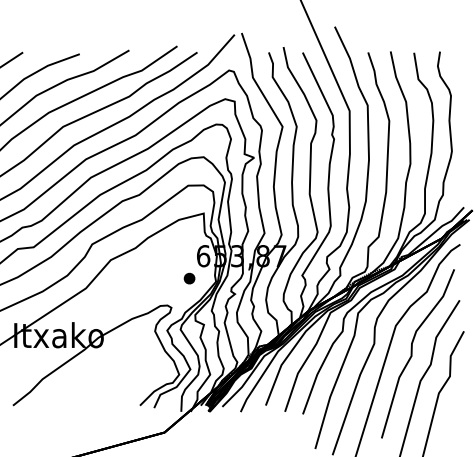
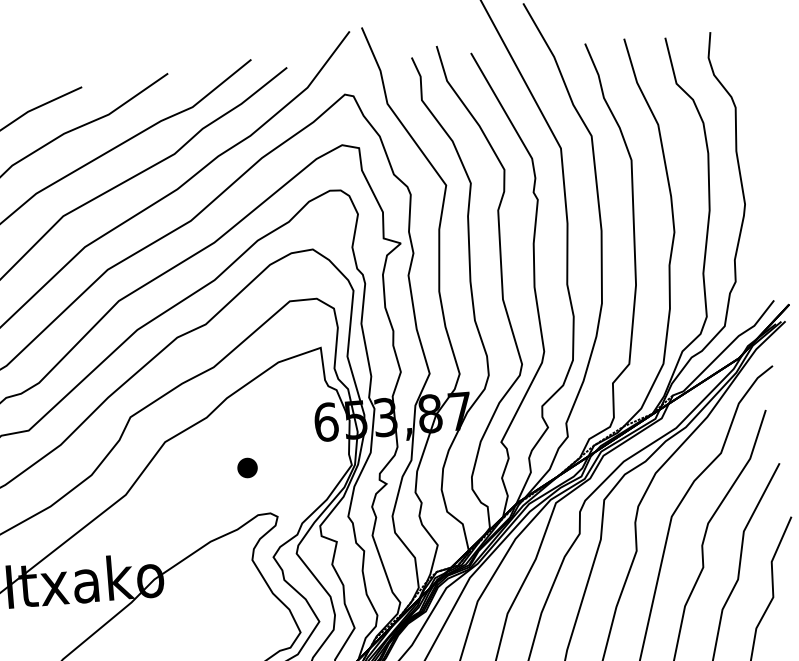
part: (189, 278) -> (247, 467), moved

